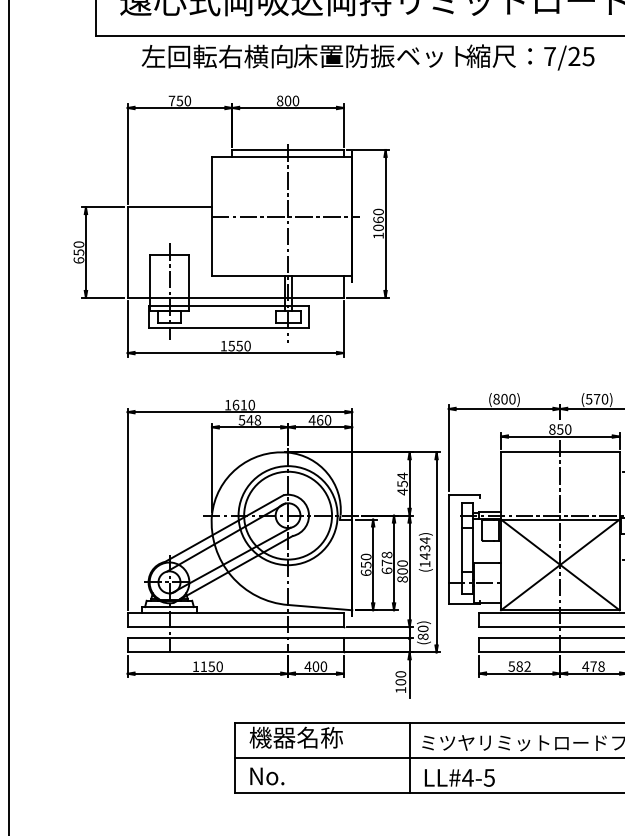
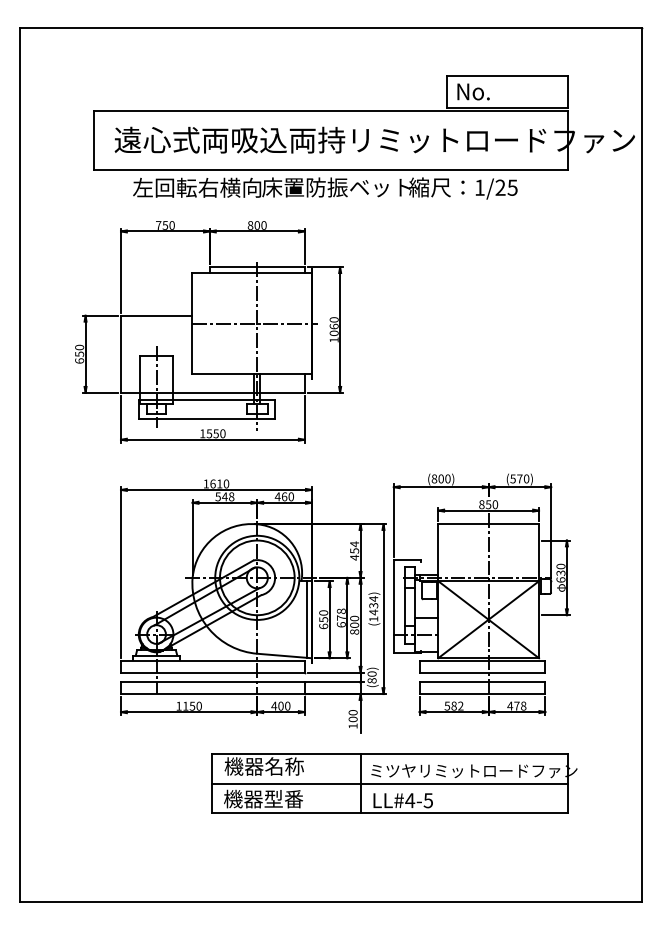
text: (549, 56) -> (479, 187), 7/25 -> 1/25
line: (347, 564) -> (307, 619), added
text: (295, 775) -> (263, 798), No. -> 機器型番

